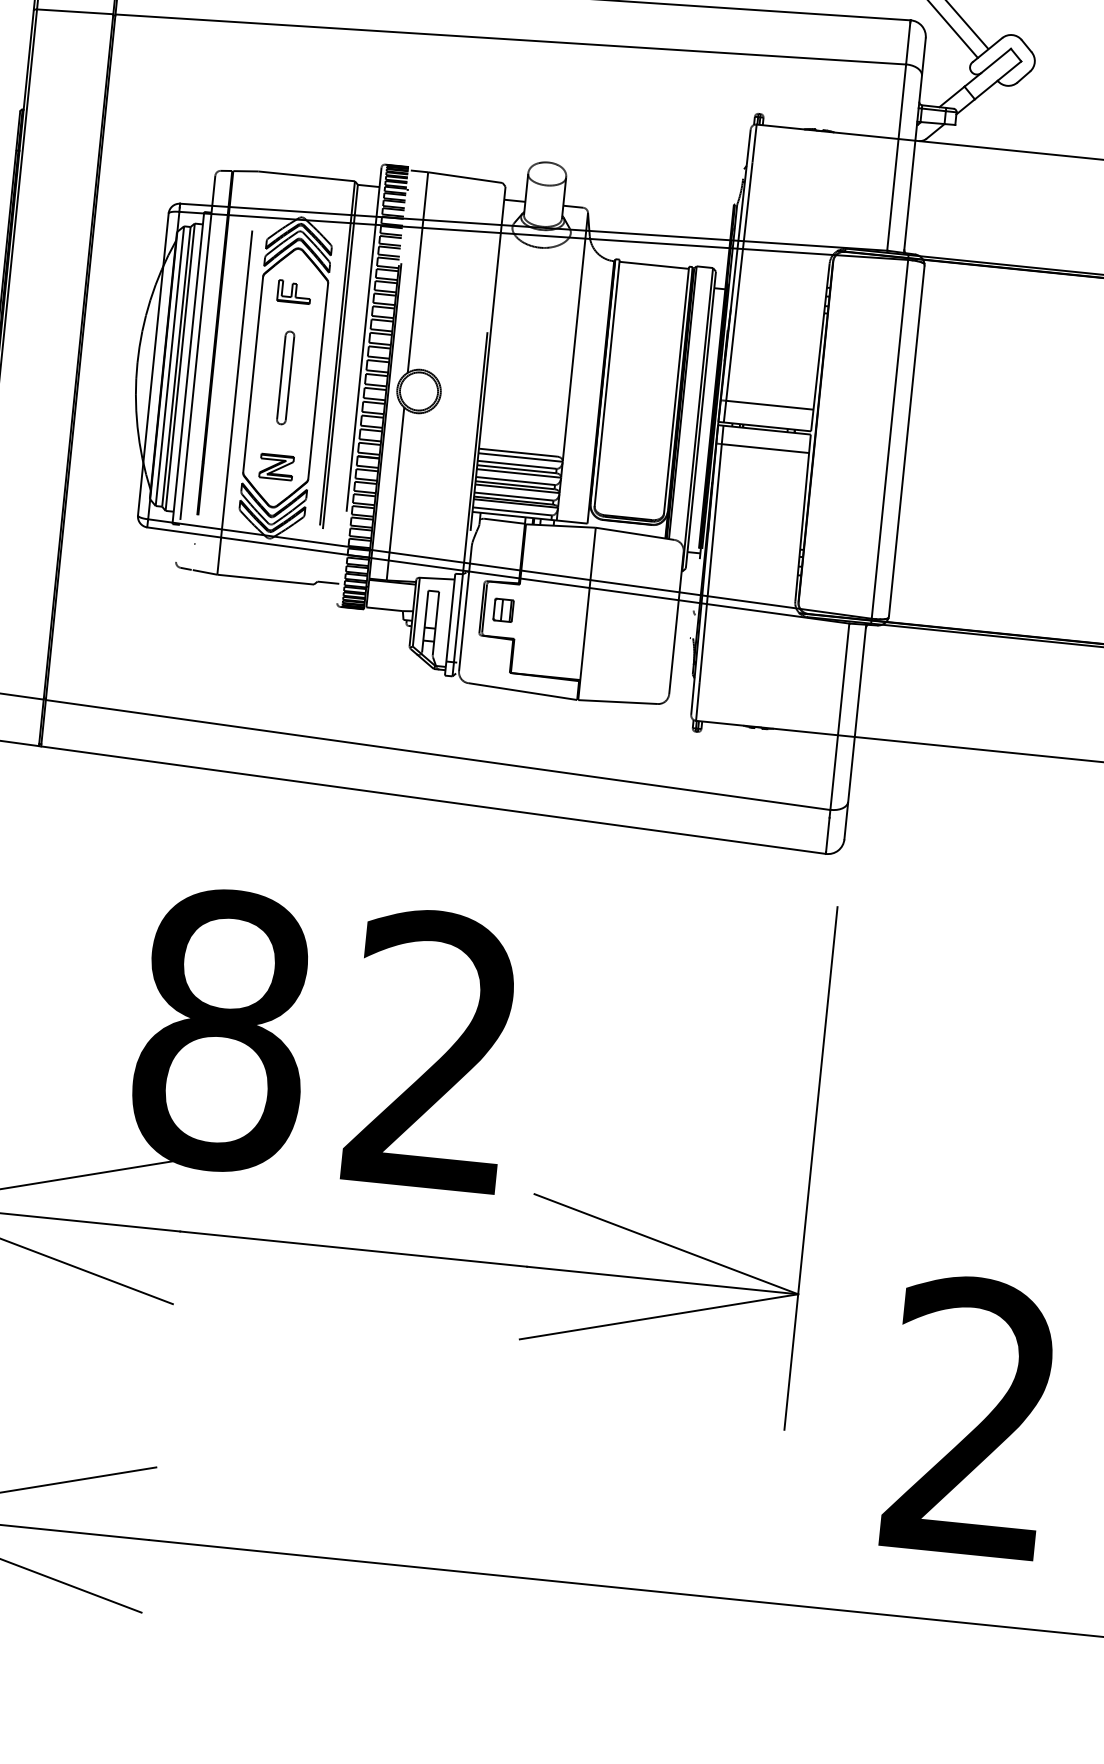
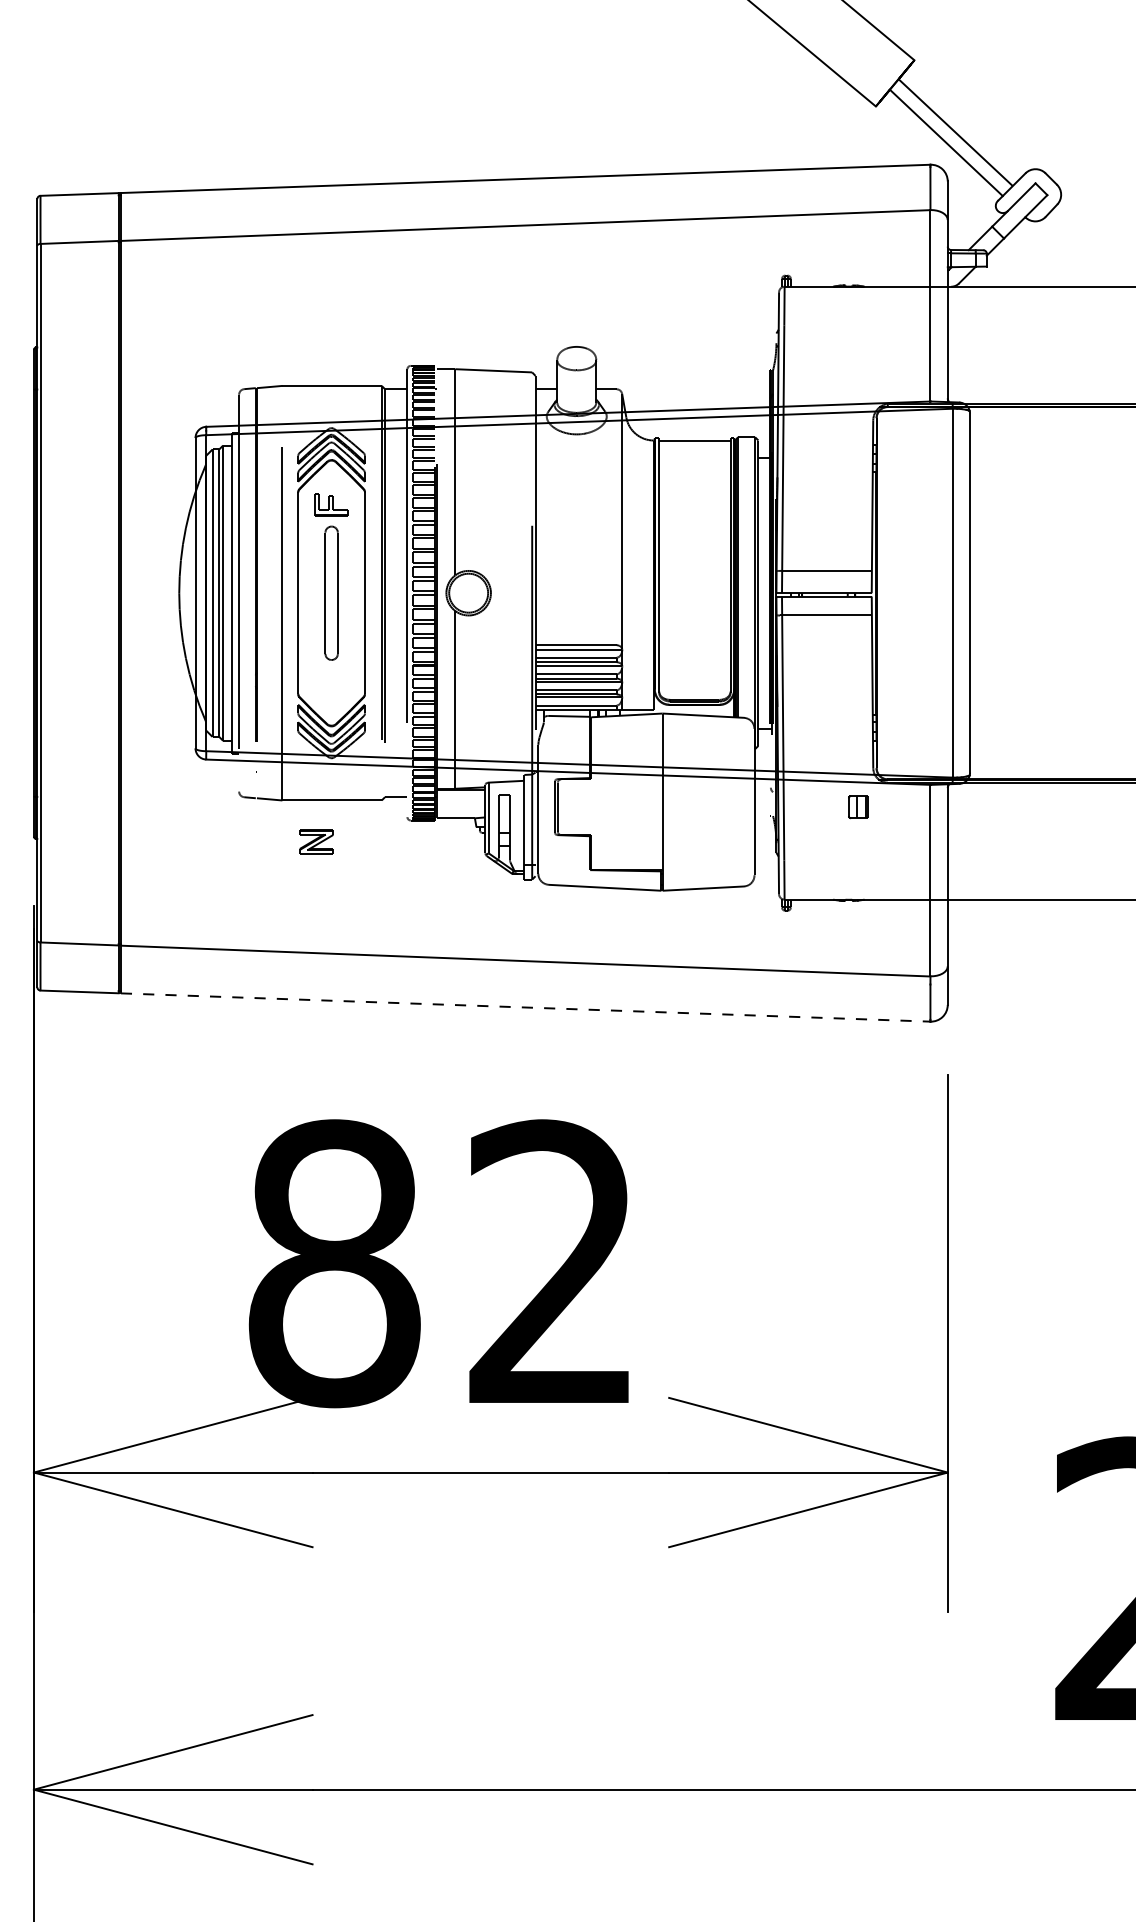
part: (285, 377) -> (331, 592), size x1.4
part: (276, 466) -> (316, 841), moved
part: (503, 610) -> (858, 807), moved
line: (434, 800) -> (526, 1007), solid -> dashed

